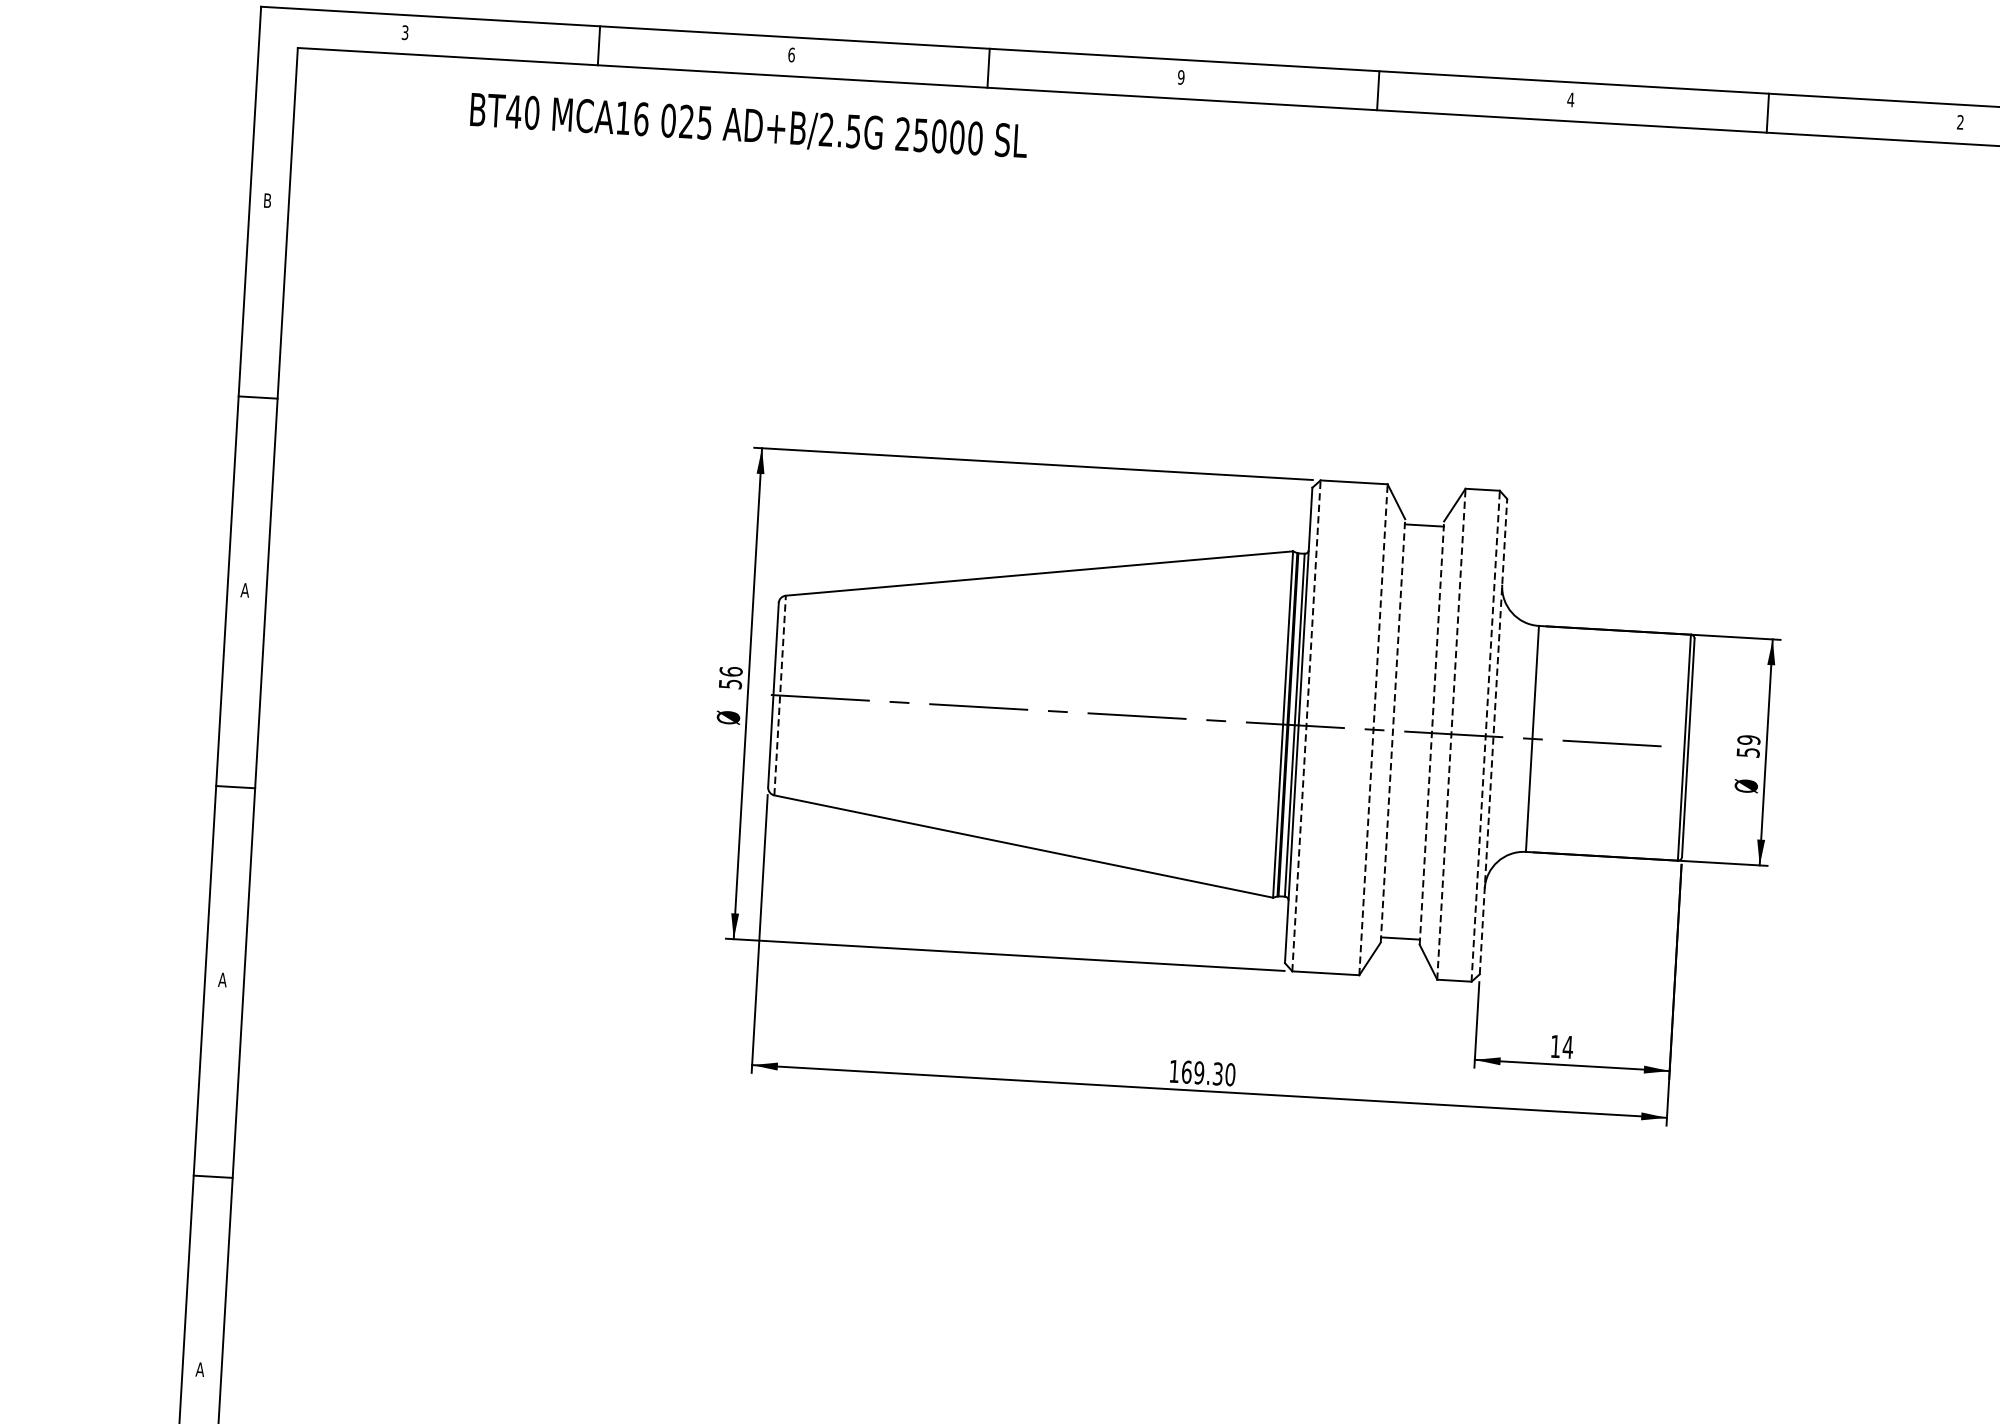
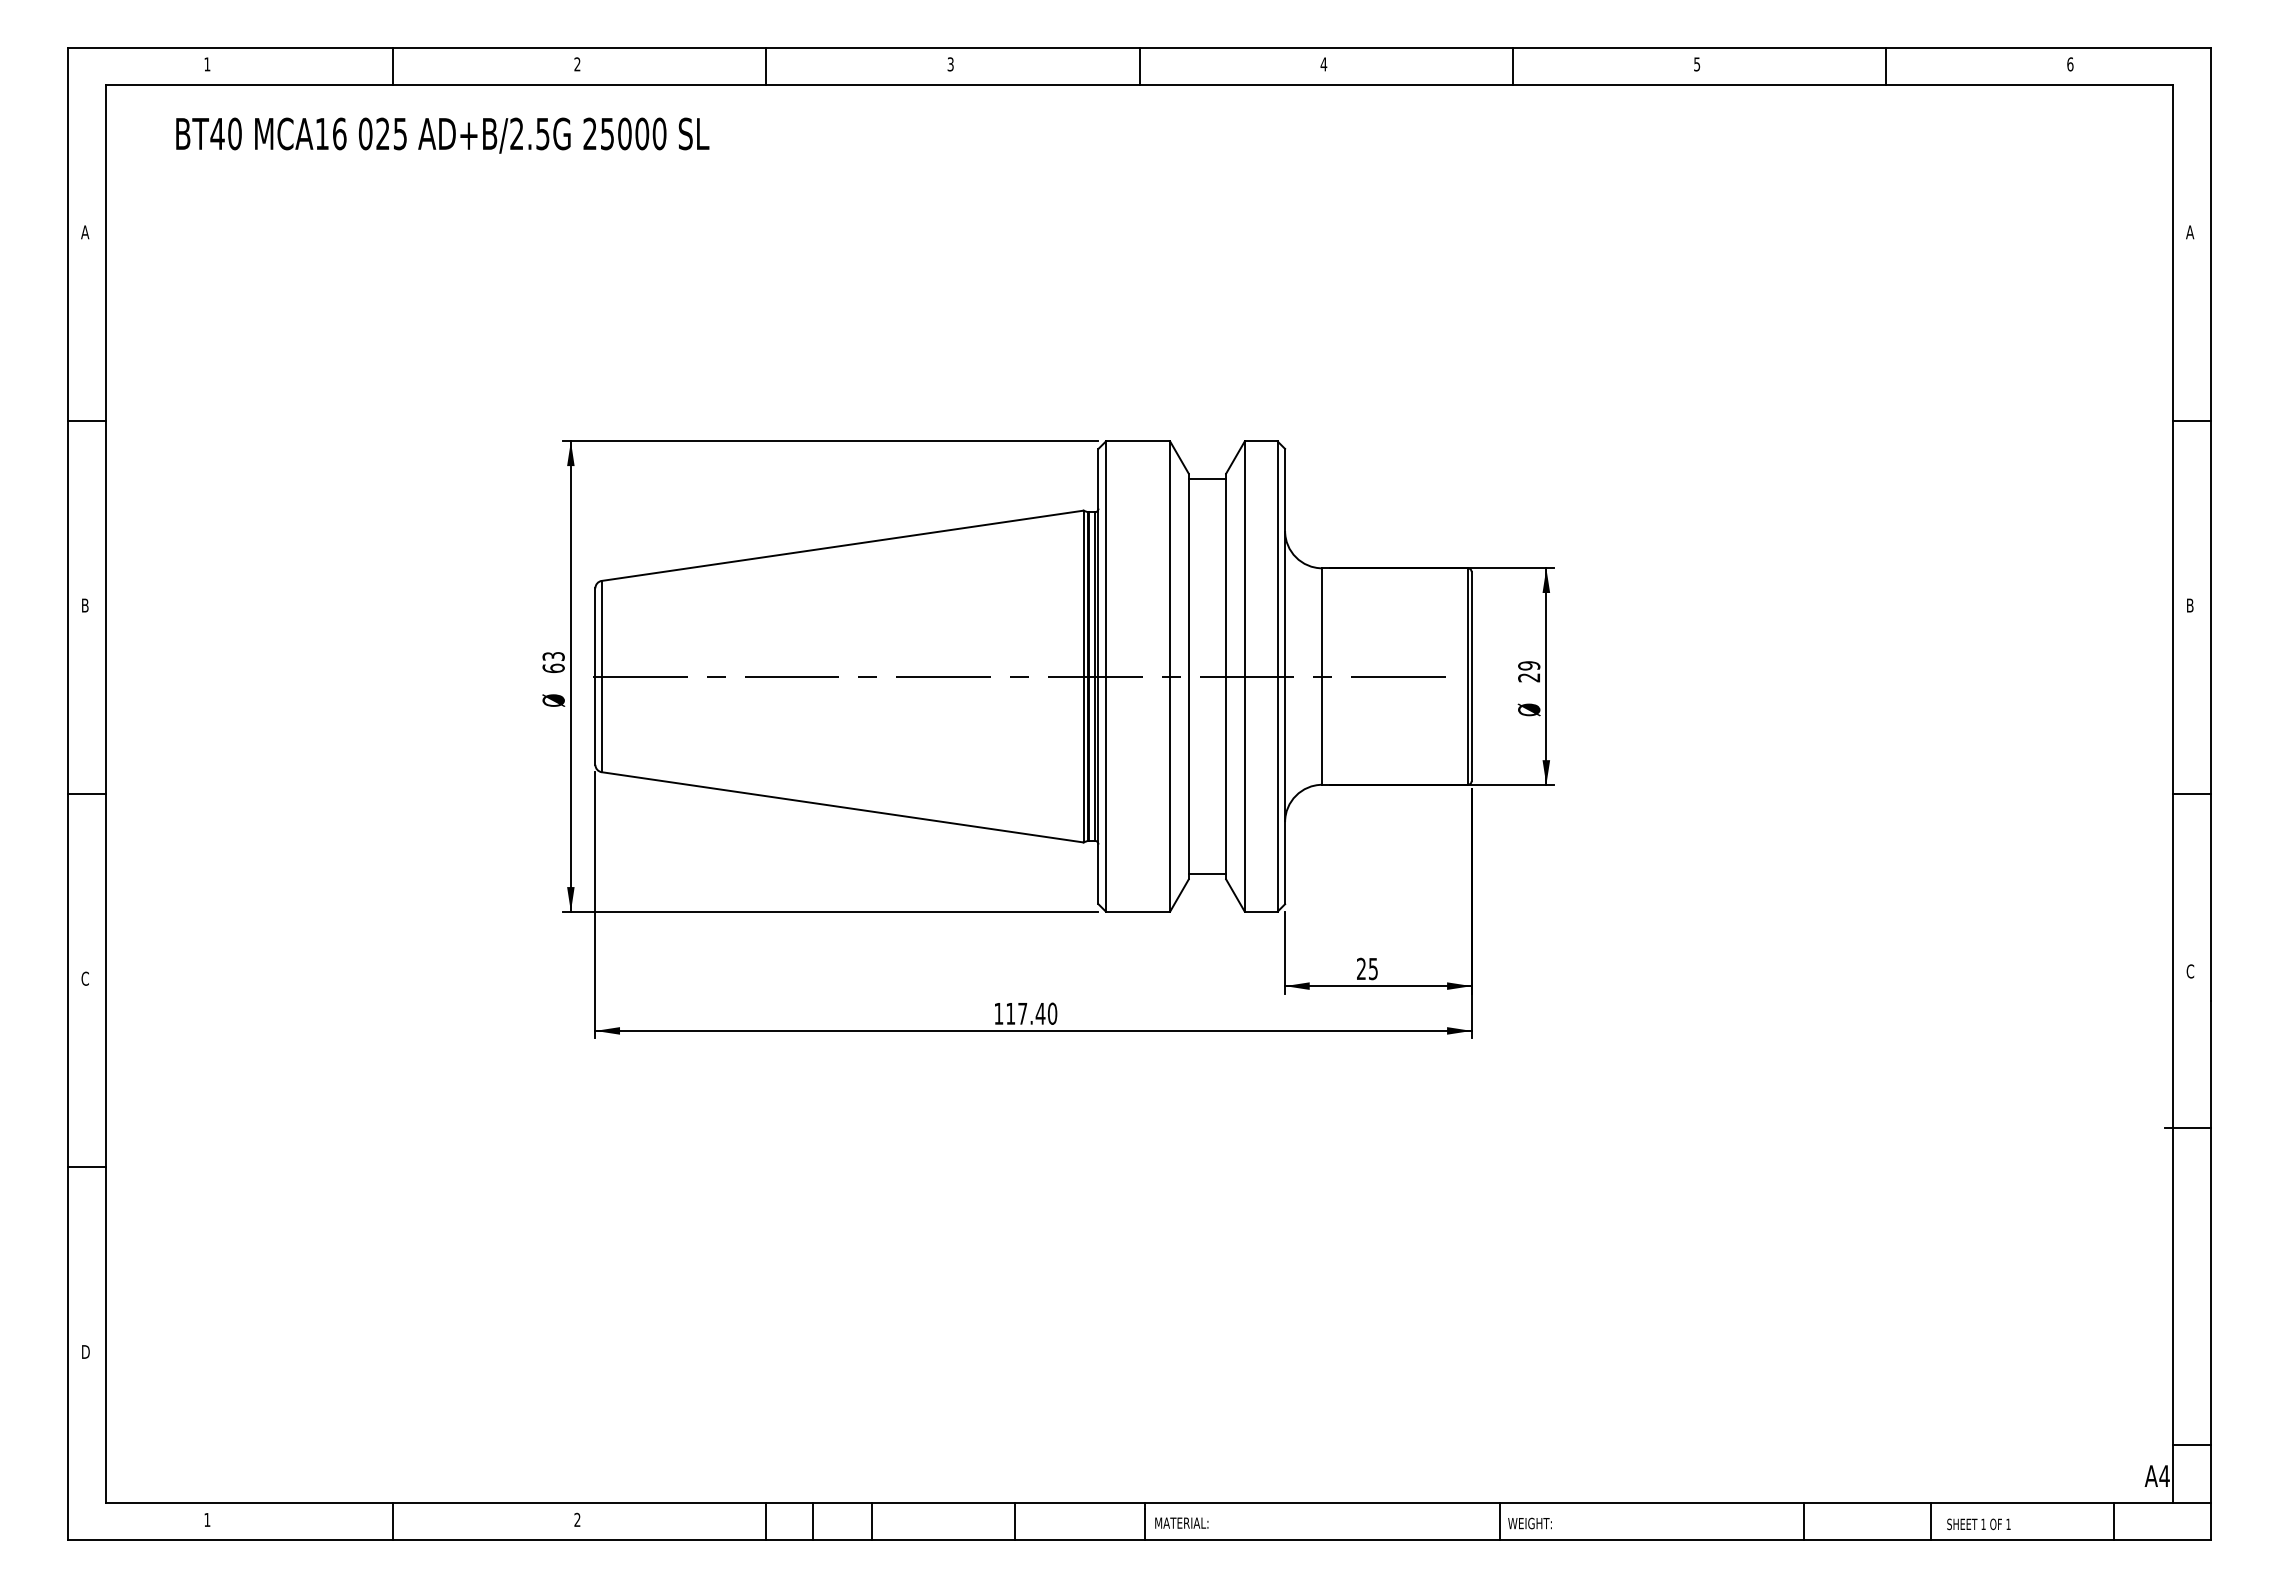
text: (405, 32) -> (207, 64), 3 -> 1
text: (791, 55) -> (577, 64), 6 -> 2
text: (1181, 77) -> (950, 64), 9 -> 3
text: (1960, 122) -> (1697, 64), 2 -> 5
text: (748, 127) -> (442, 135), moved
text: (267, 200) -> (85, 232), B -> A
text: (245, 590) -> (85, 605), A -> B
text: (730, 676) -> (553, 661), 56 -> 63
line: (779, 695) -> (601, 676), dashed -> solid
line: (1306, 725) -> (1105, 676), dashed -> solid
line: (1373, 729) -> (1170, 676), dashed -> solid
line: (1392, 730) -> (1188, 676), dashed -> solid
line: (1432, 733) -> (1226, 676), dashed -> solid
line: (1451, 734) -> (1244, 676), dashed -> solid
line: (1485, 736) -> (1277, 676), dashed -> solid
line: (1493, 736) -> (1285, 676), dashed -> solid
text: (1748, 752) -> (1529, 677), 59 -> 29
text: (222, 979) -> (85, 978), A -> C
text: (1561, 1046) -> (1367, 968), 14 -> 25
text: (1202, 1072) -> (1025, 1013), 169.30 -> 117.40
text: (200, 1369) -> (85, 1351), A -> D

